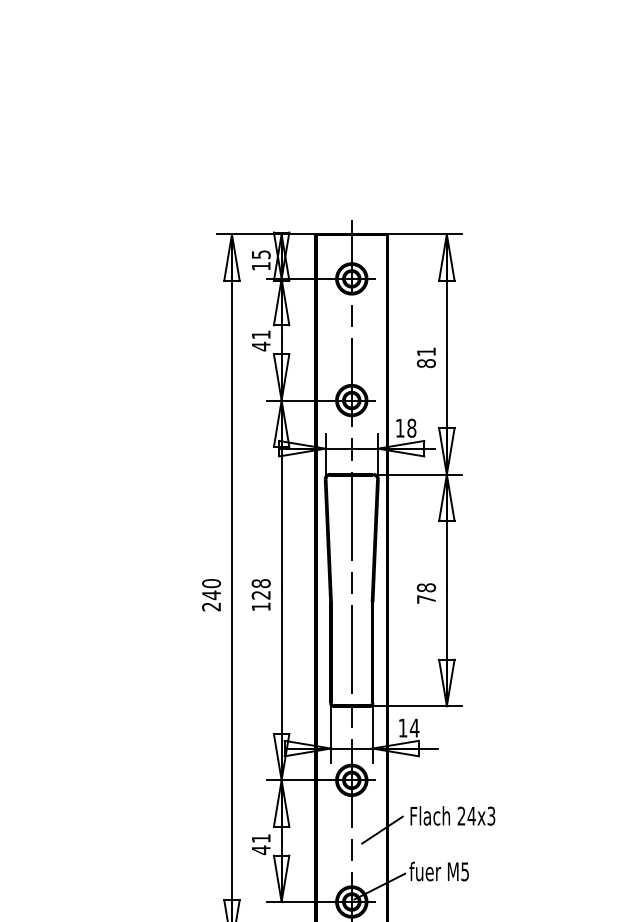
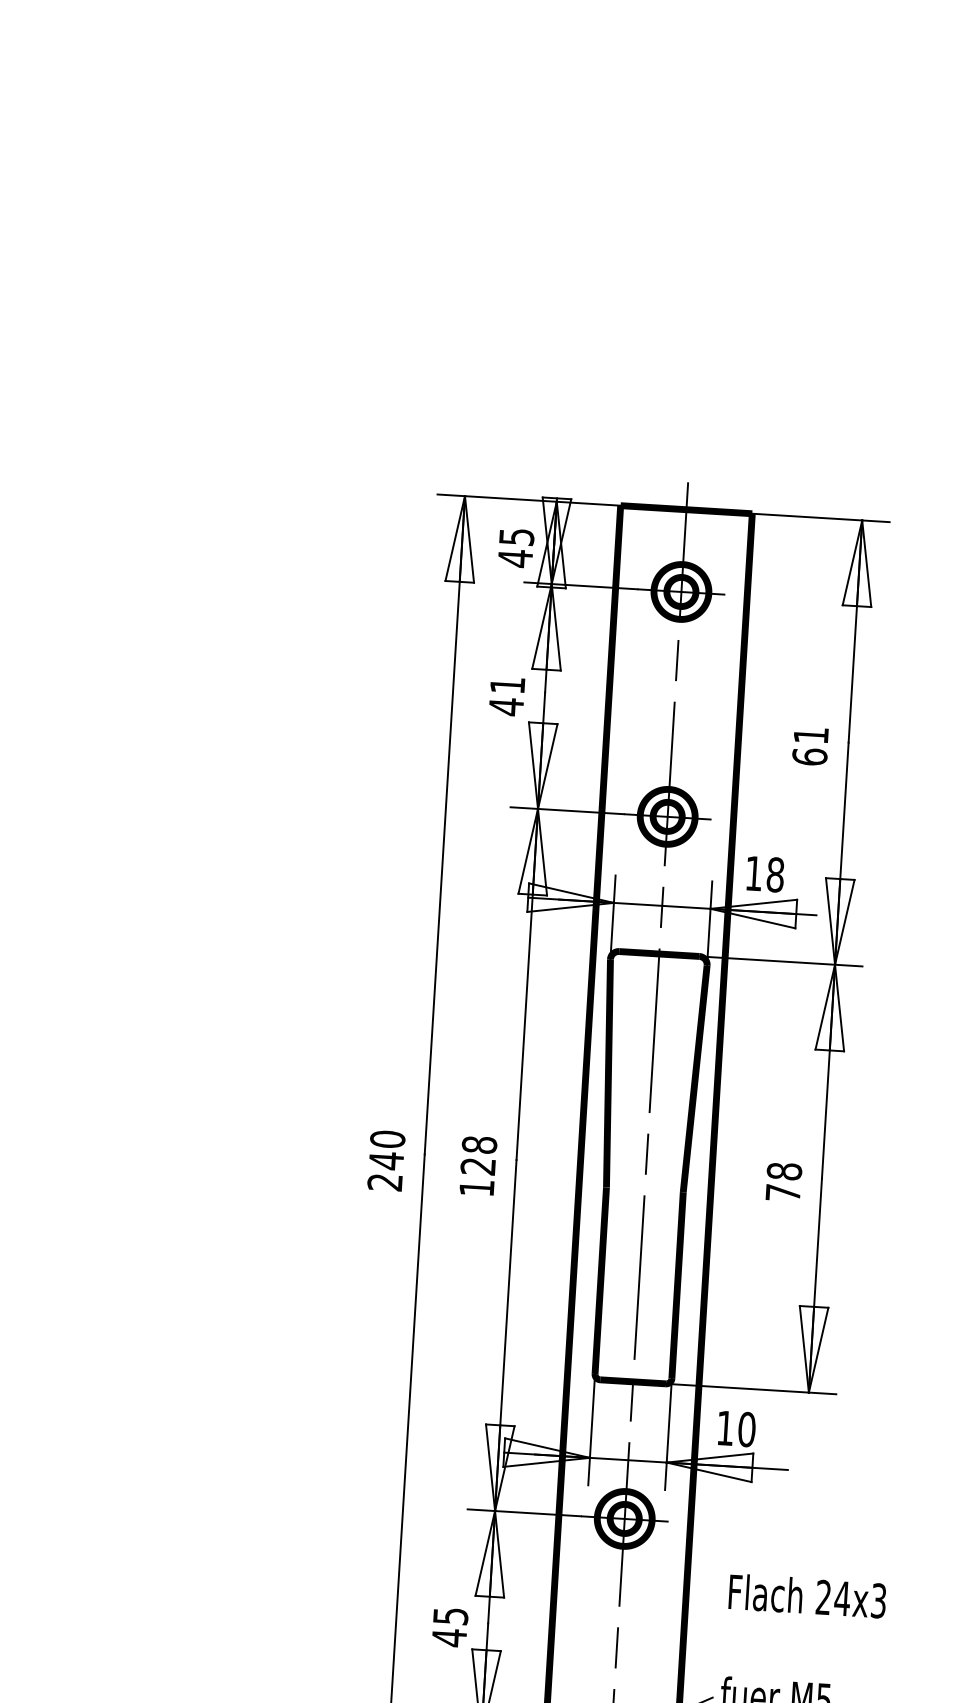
text: (261, 266) -> (515, 558), 15 -> 45
text: (426, 363) -> (809, 756), 81 -> 61
text: (414, 727) -> (746, 1428), 14 -> 10
line: (382, 829) -> (675, 1613), removed
text: (261, 838) -> (451, 1616), 41 -> 45

